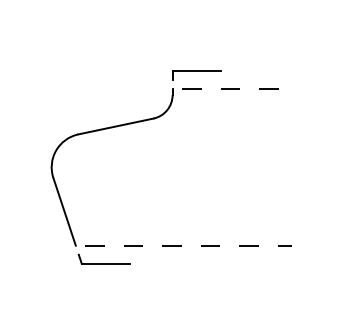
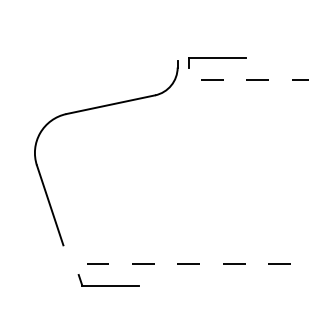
part: (102, 130) -> (94, 109), moved

